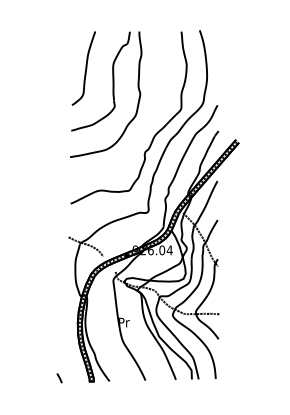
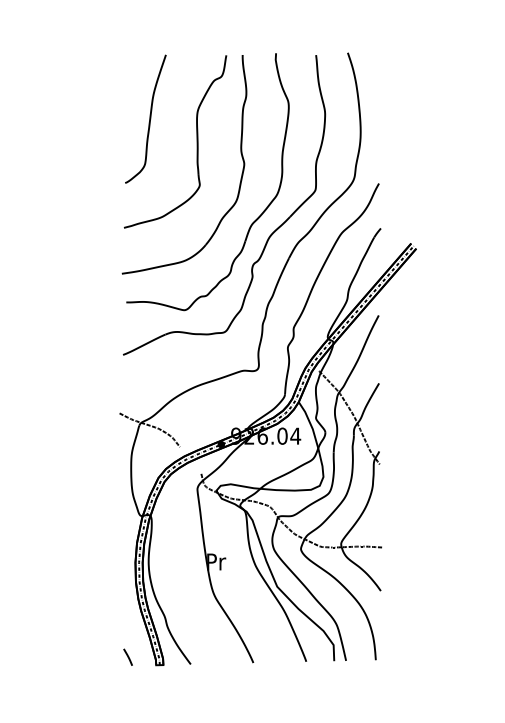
part: (143, 128) -> (249, 223), added
curve: (59, 378) -> (127, 657), moved

